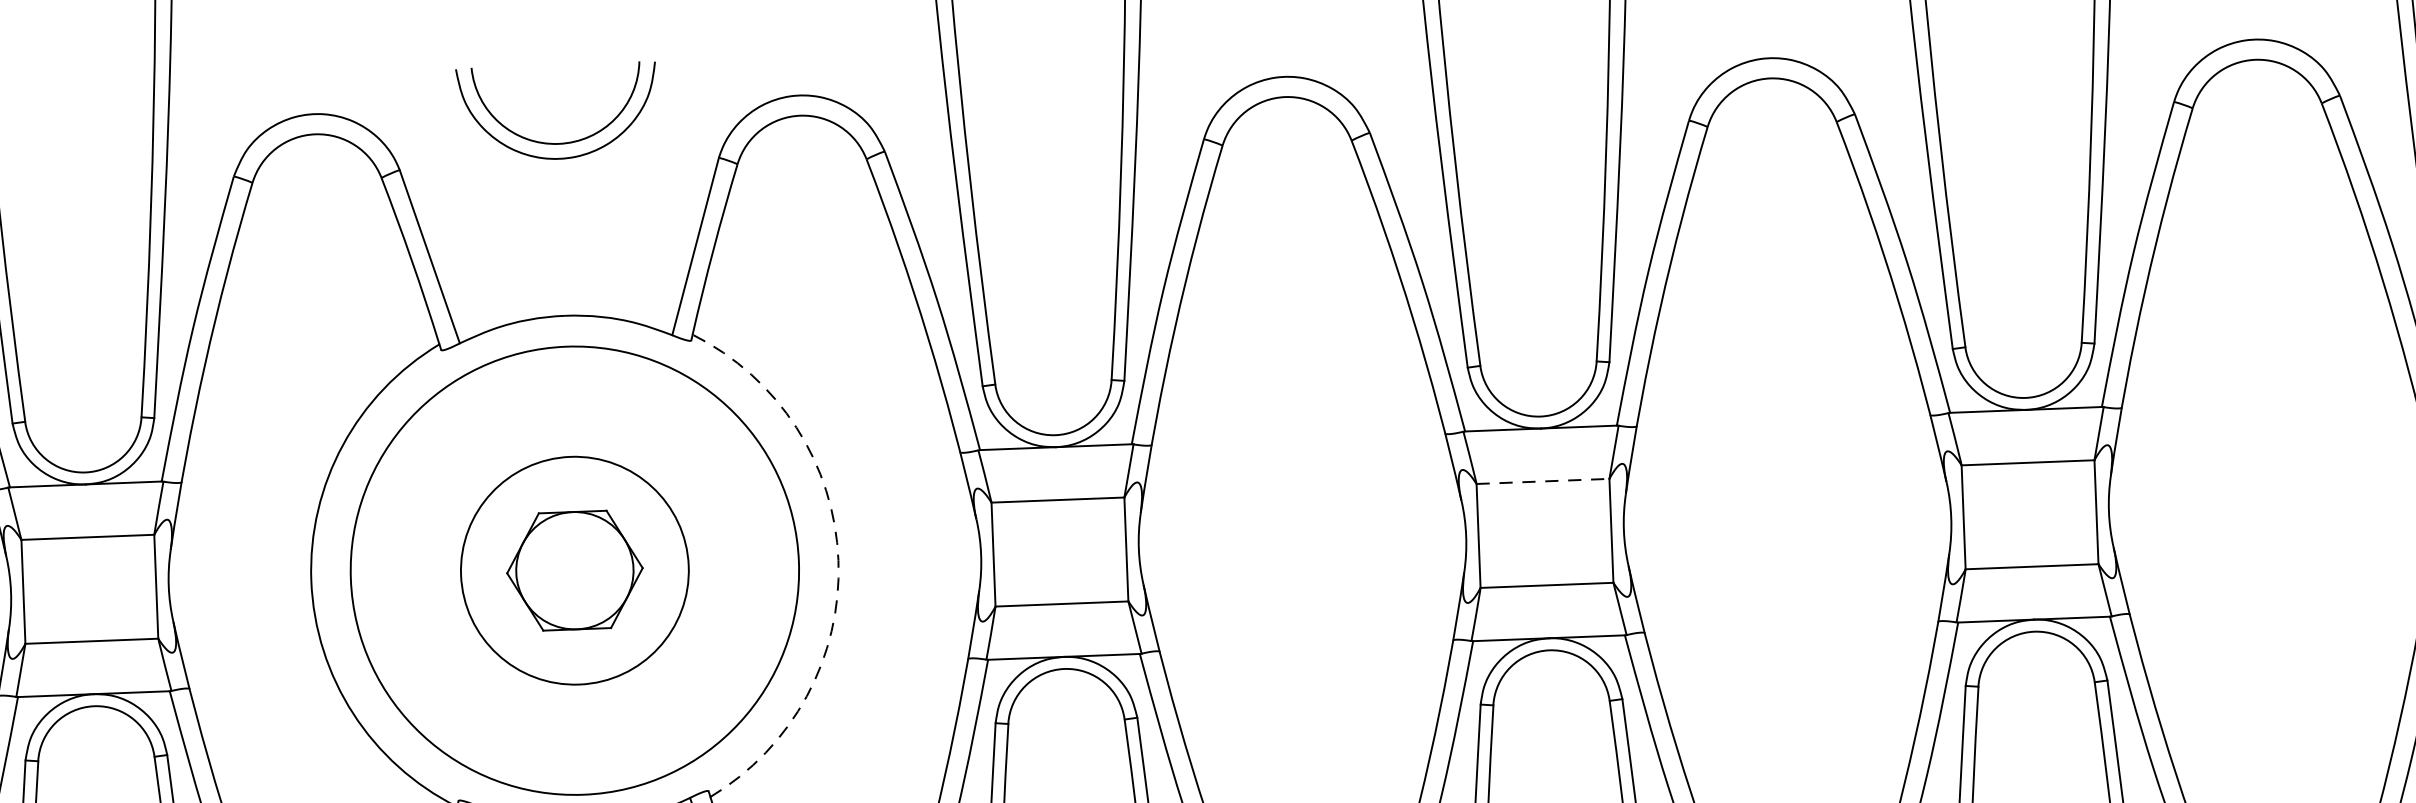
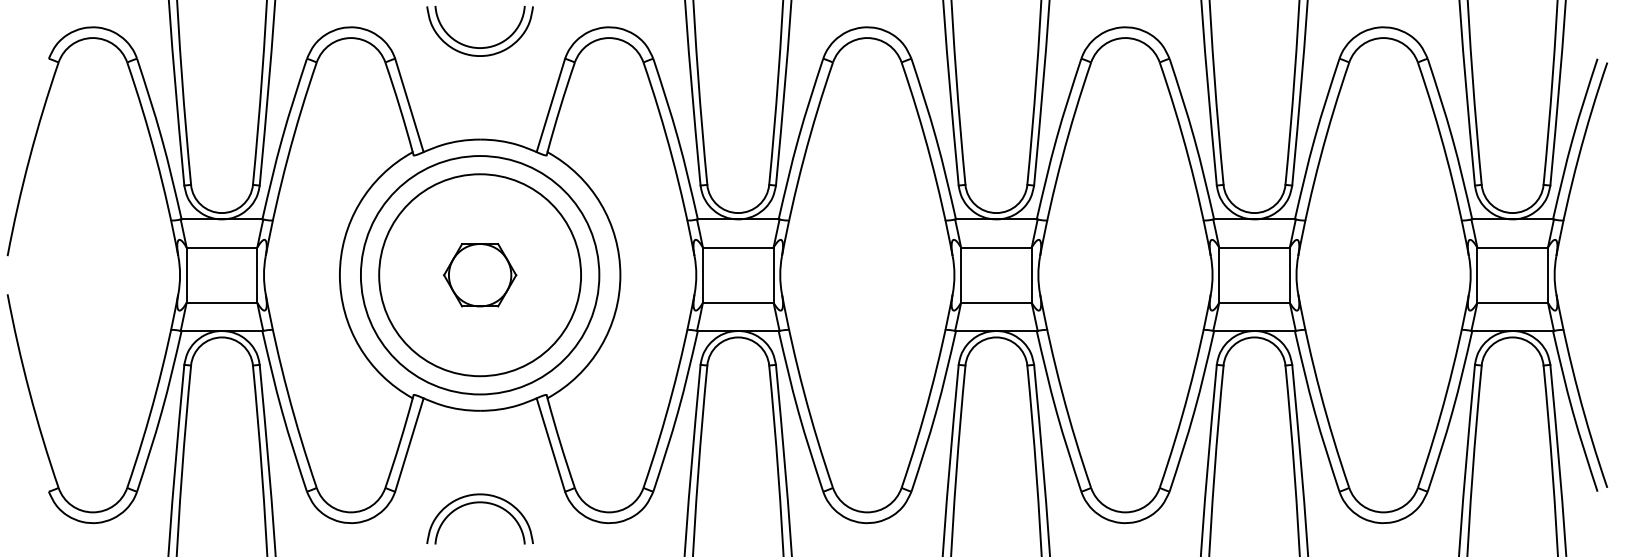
line: (1543, 481) -> (996, 247), dashed -> solid
arc: (838, 561) -> (620, 275), dashed -> solid
circle: (575, 571) -> (480, 275), size x1.67

